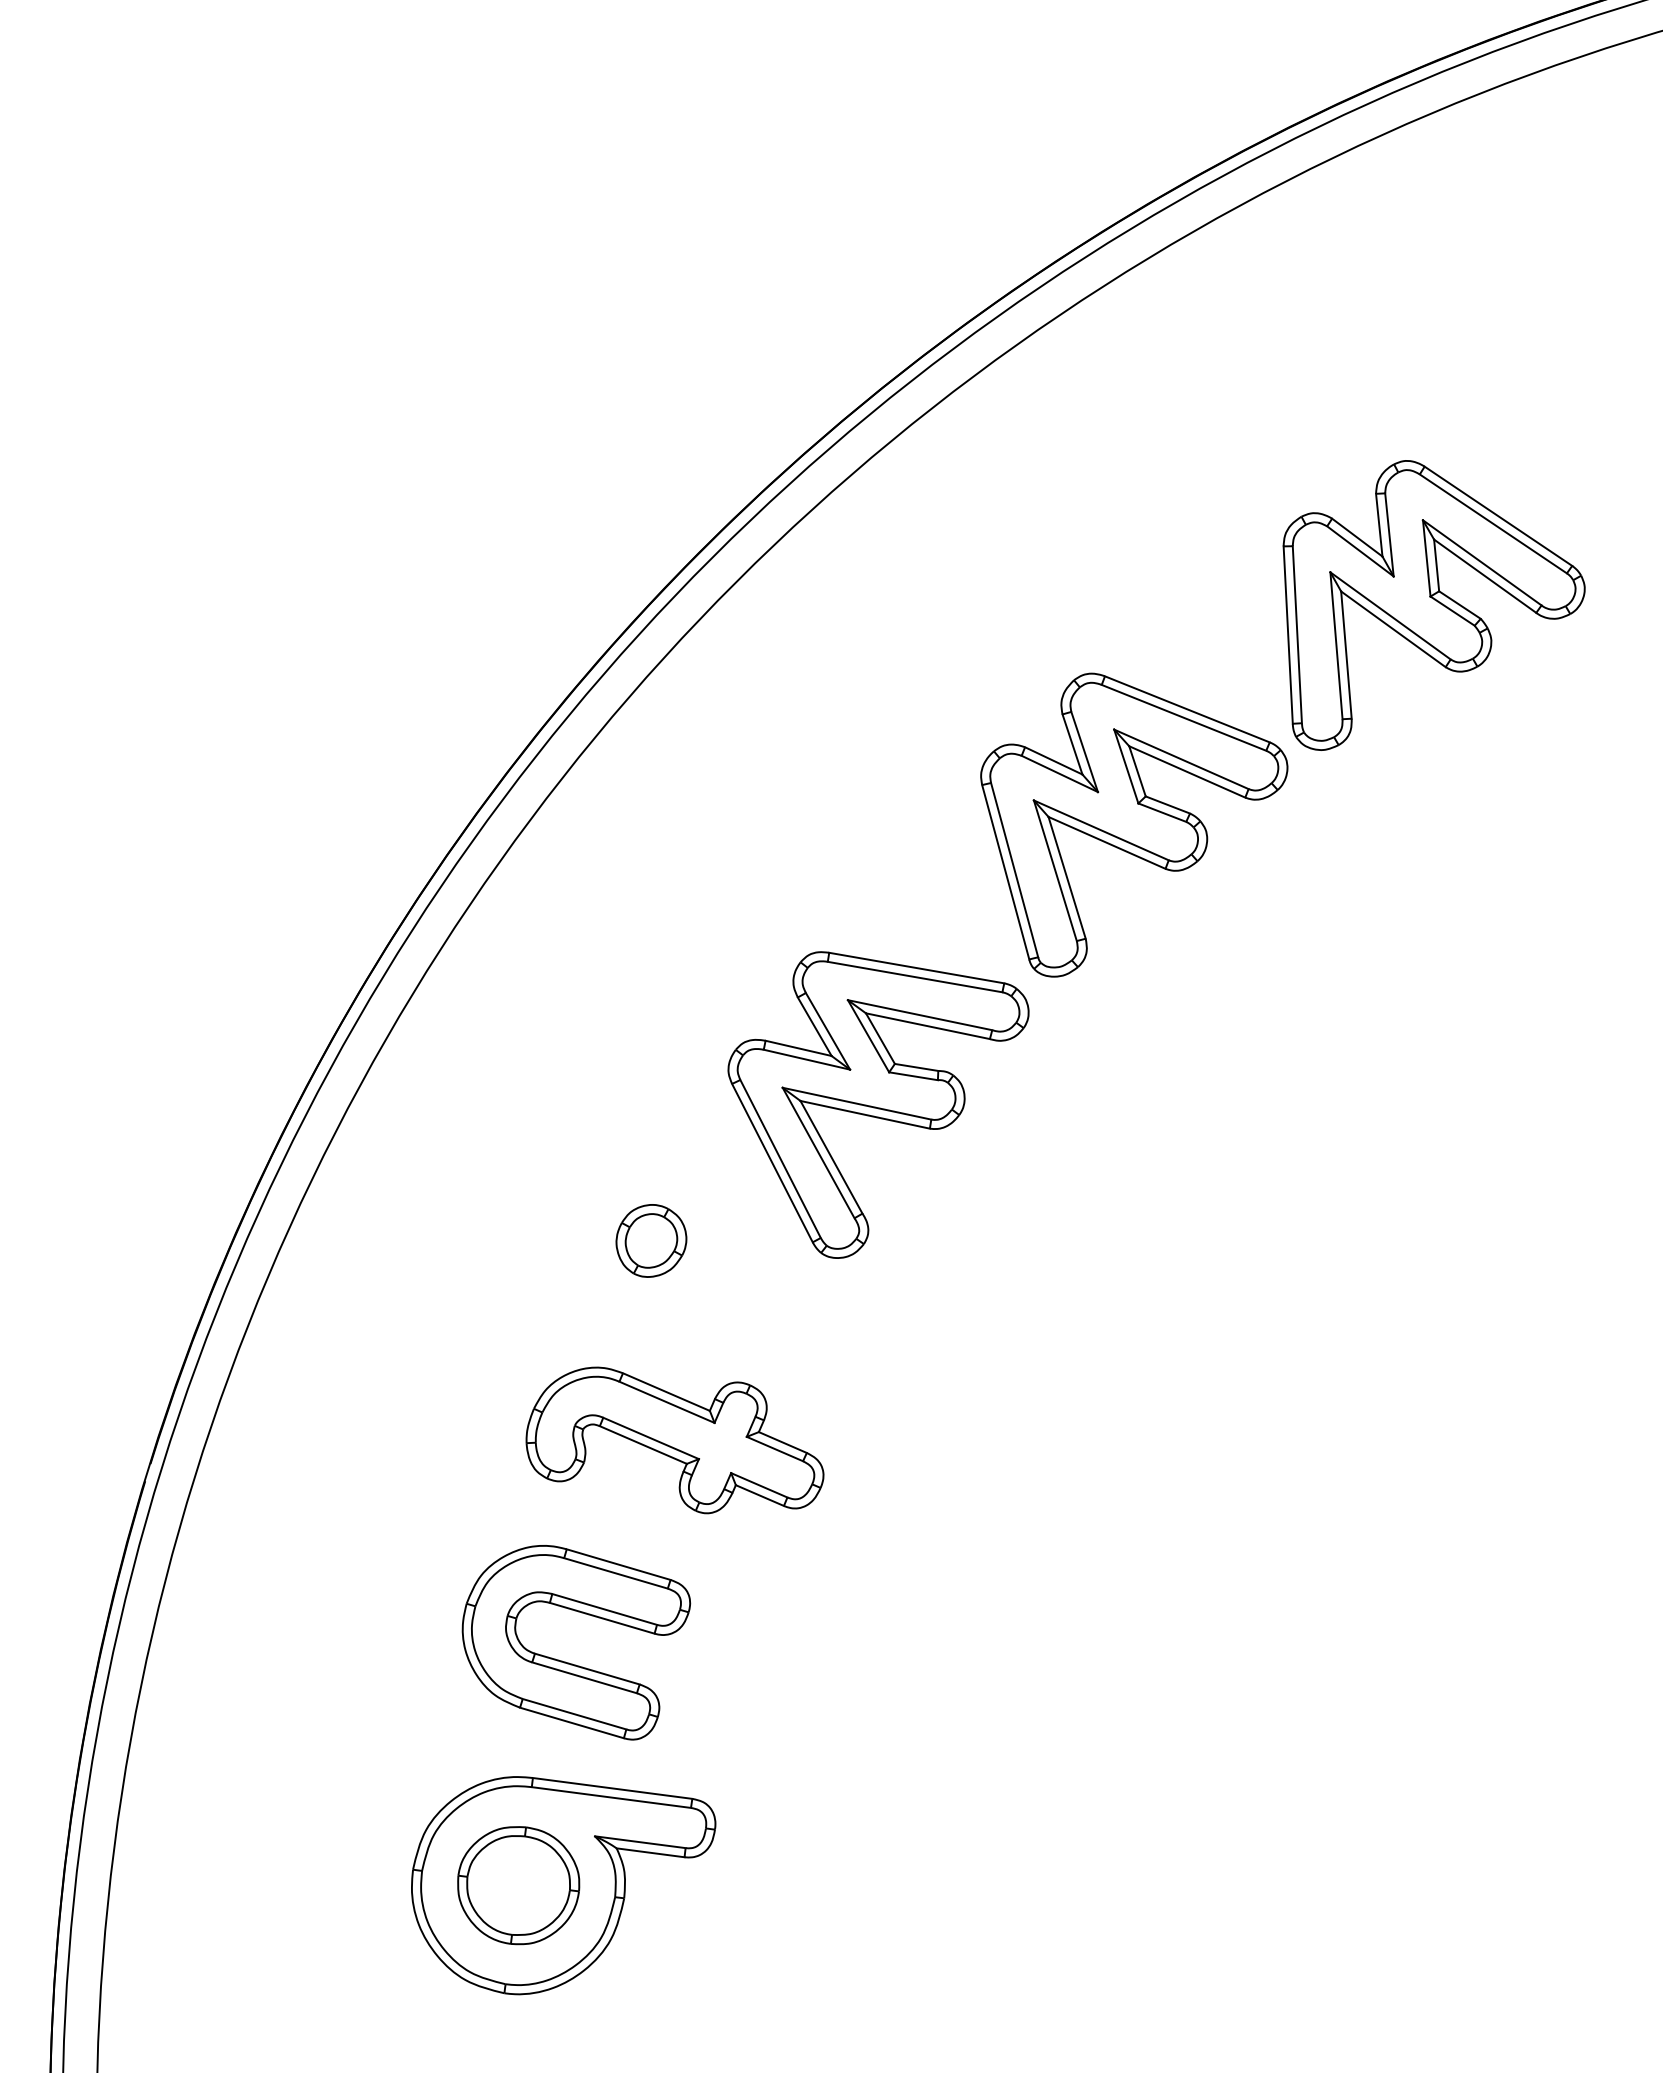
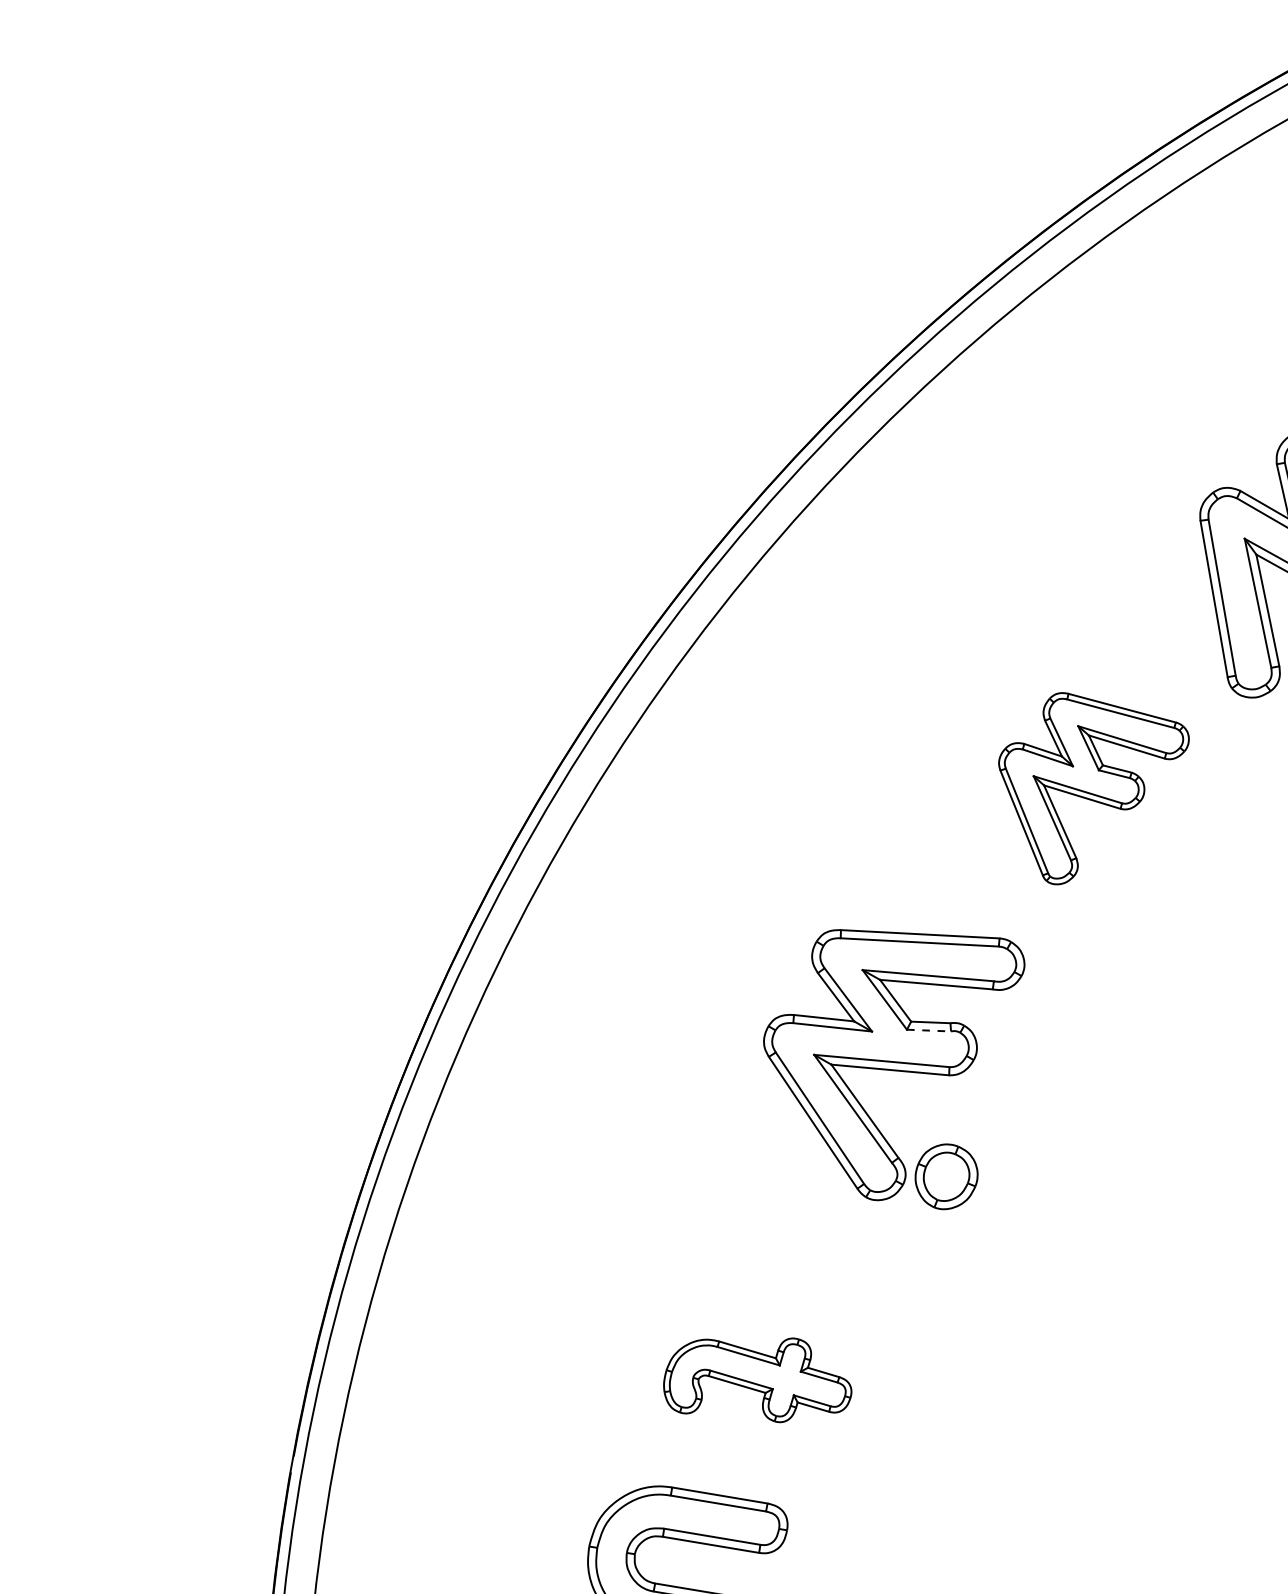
part: (1134, 824) -> (1098, 783), size x0.7
line: (913, 1076) -> (929, 1030), solid -> dashed
part: (651, 1240) -> (946, 1176), moved
part: (674, 1440) -> (756, 1379), size x0.7

